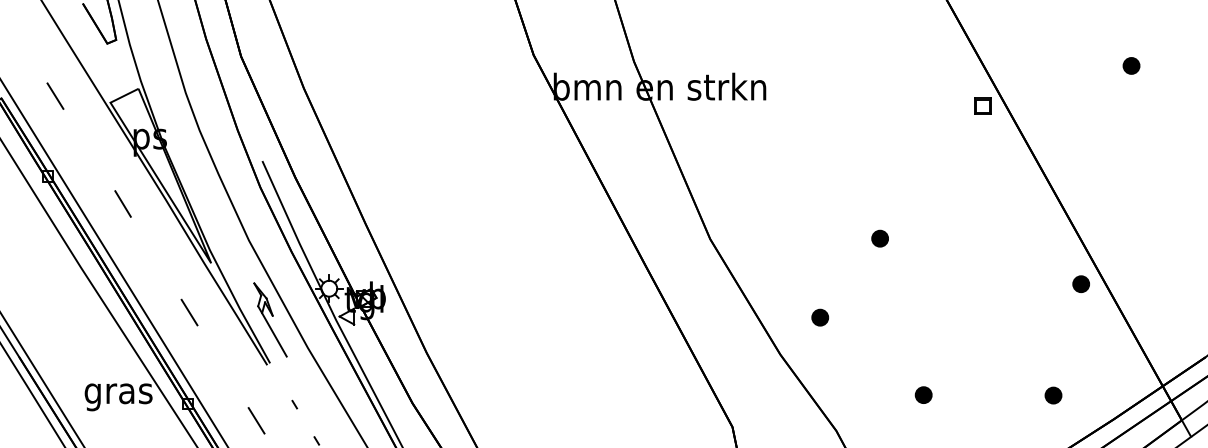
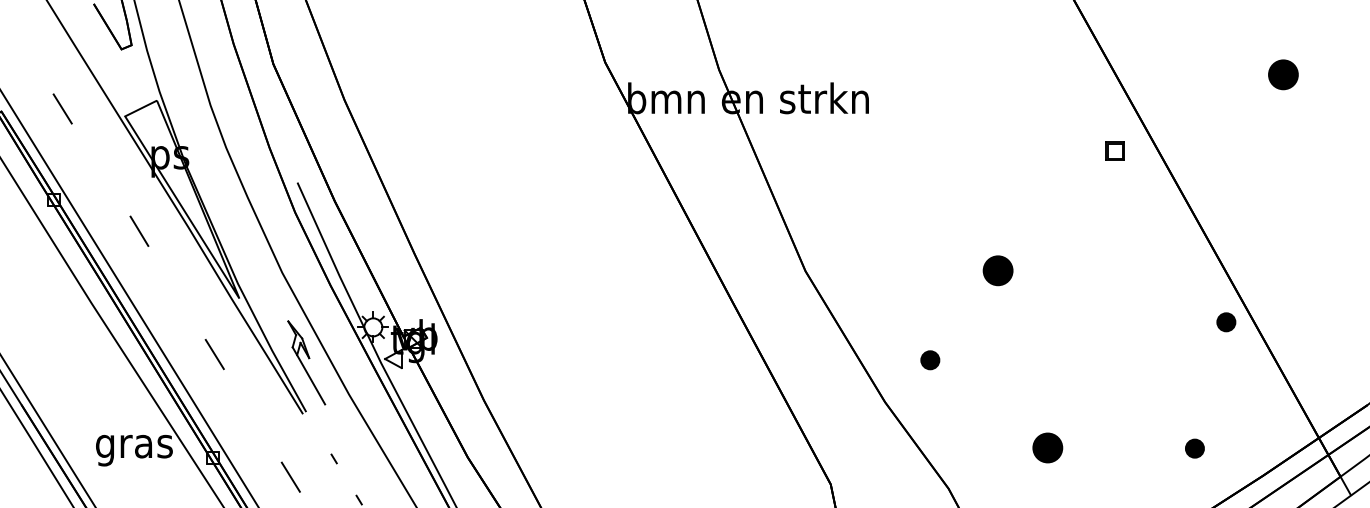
part: (1131, 65) -> (1283, 74), size x1.6
part: (982, 105) -> (1114, 150), moved
part: (880, 238) -> (998, 270), size x1.6
part: (923, 395) -> (1047, 448), size x1.6

